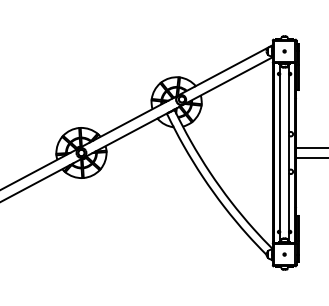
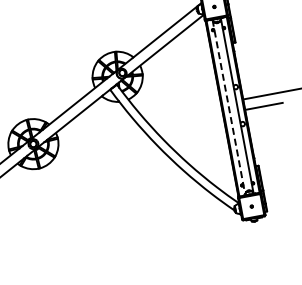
line: (280, 153) -> (229, 108), solid -> dashed

